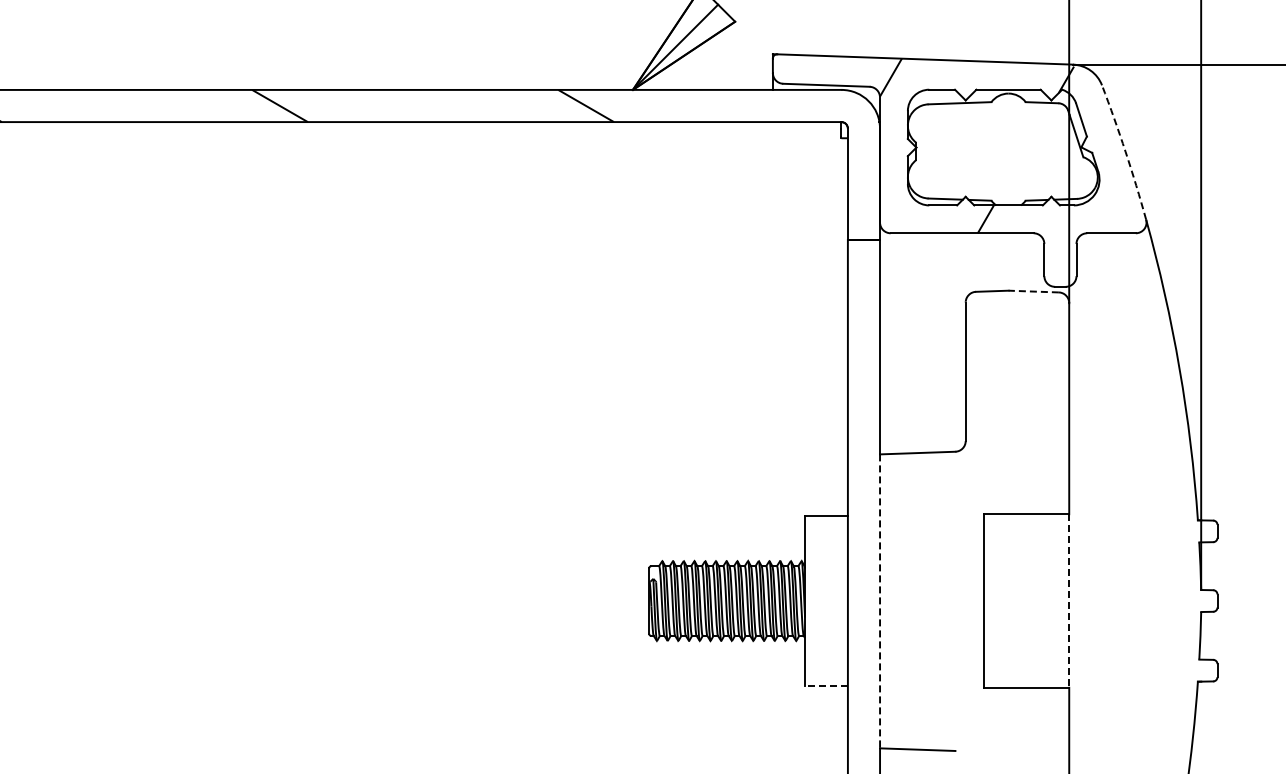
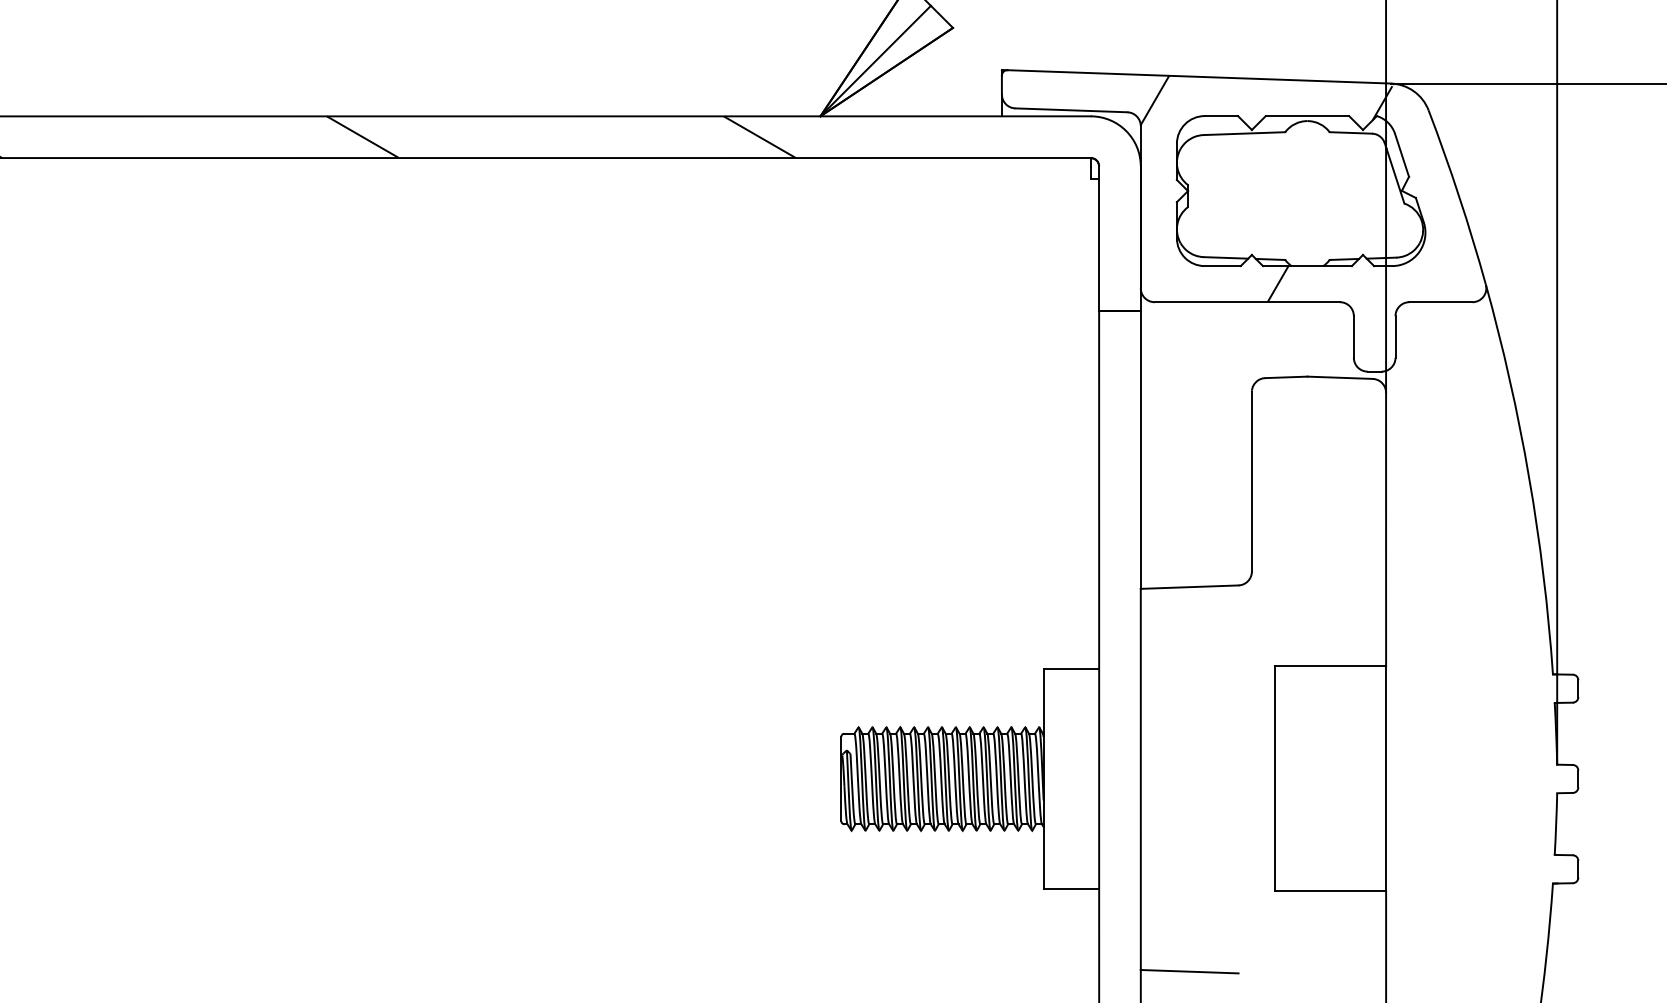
arc: (1125, 151) -> (1459, 196), dashed -> solid
line: (1033, 291) -> (1339, 377), dashed -> solid
line: (880, 601) -> (1141, 779), dashed -> solid
line: (1069, 601) -> (1386, 779), dashed -> solid
line: (825, 686) -> (1070, 889), dashed -> solid

